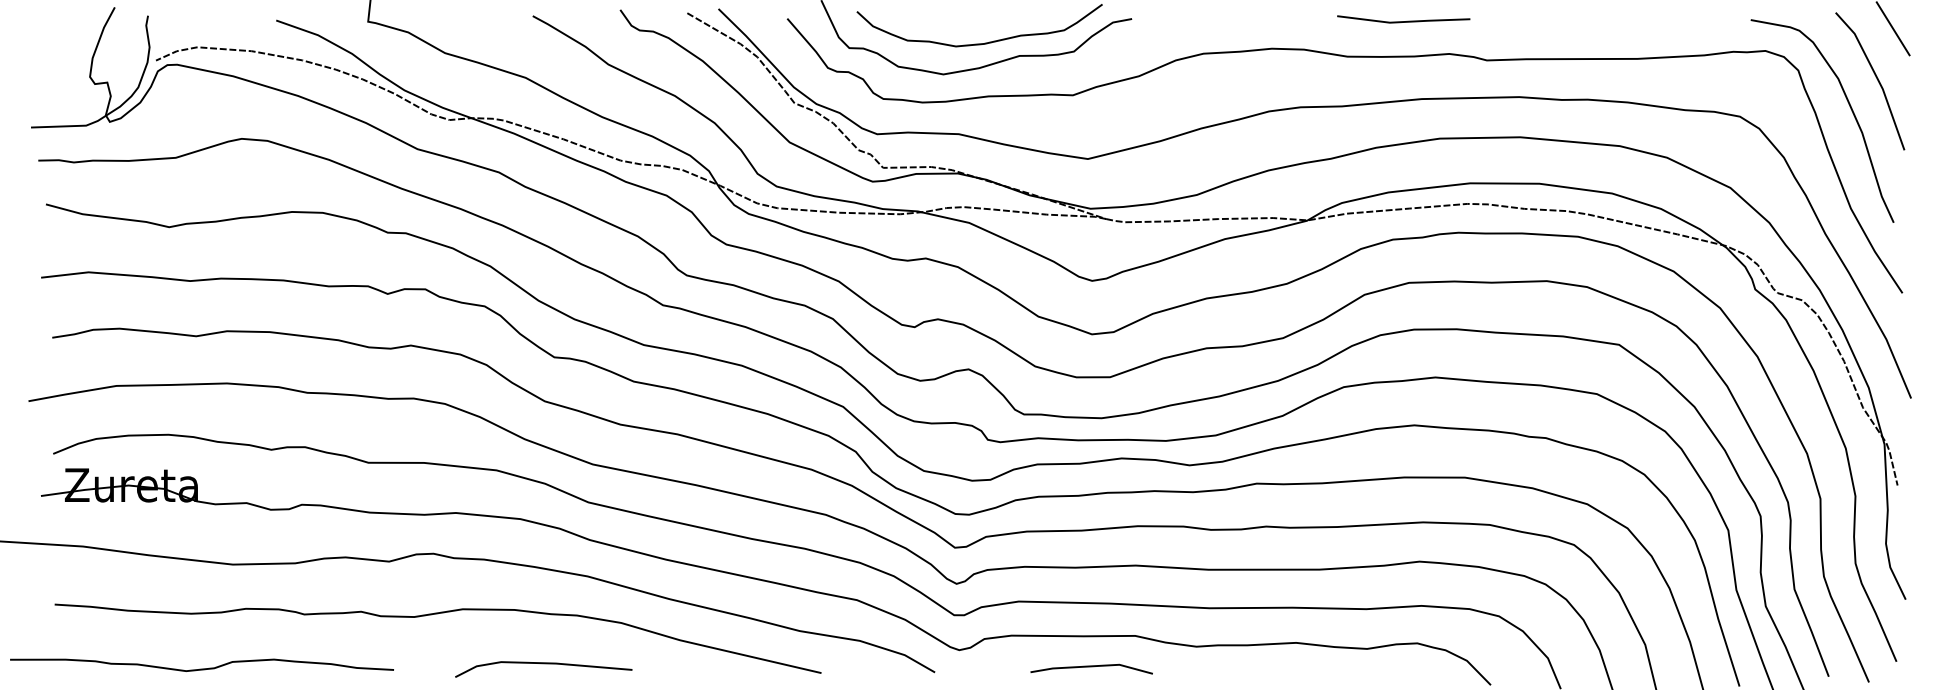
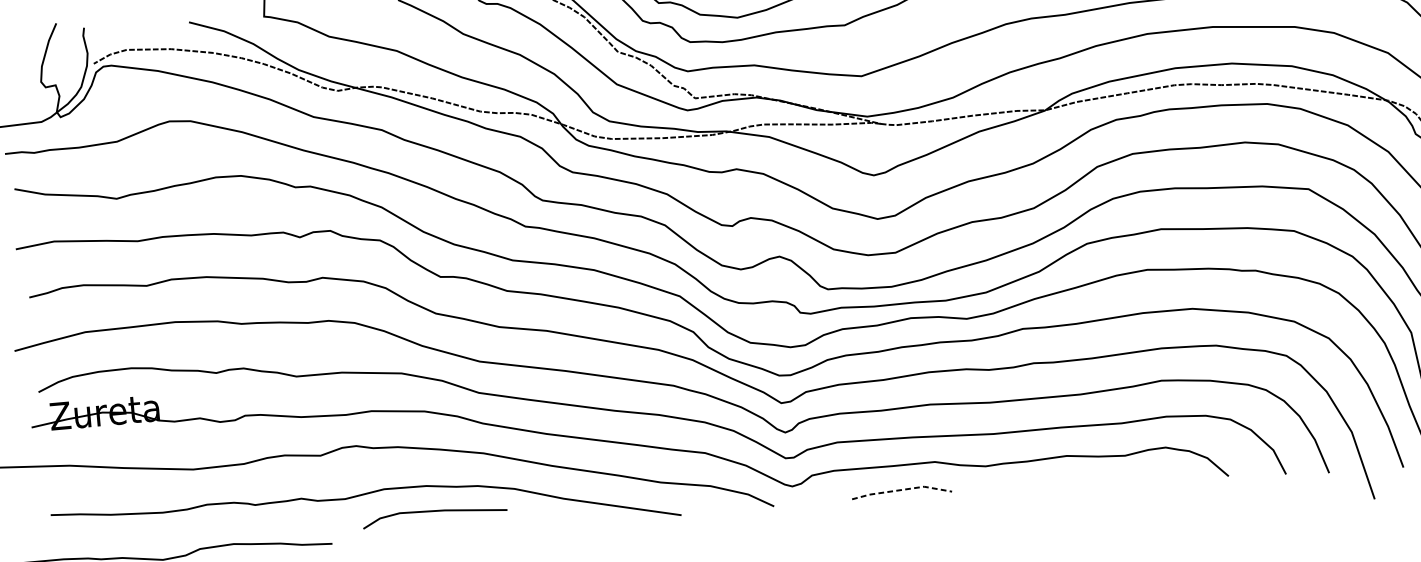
line: (543, 664) -> (434, 512), moved
line: (1092, 666) -> (902, 490), solid -> dashed

